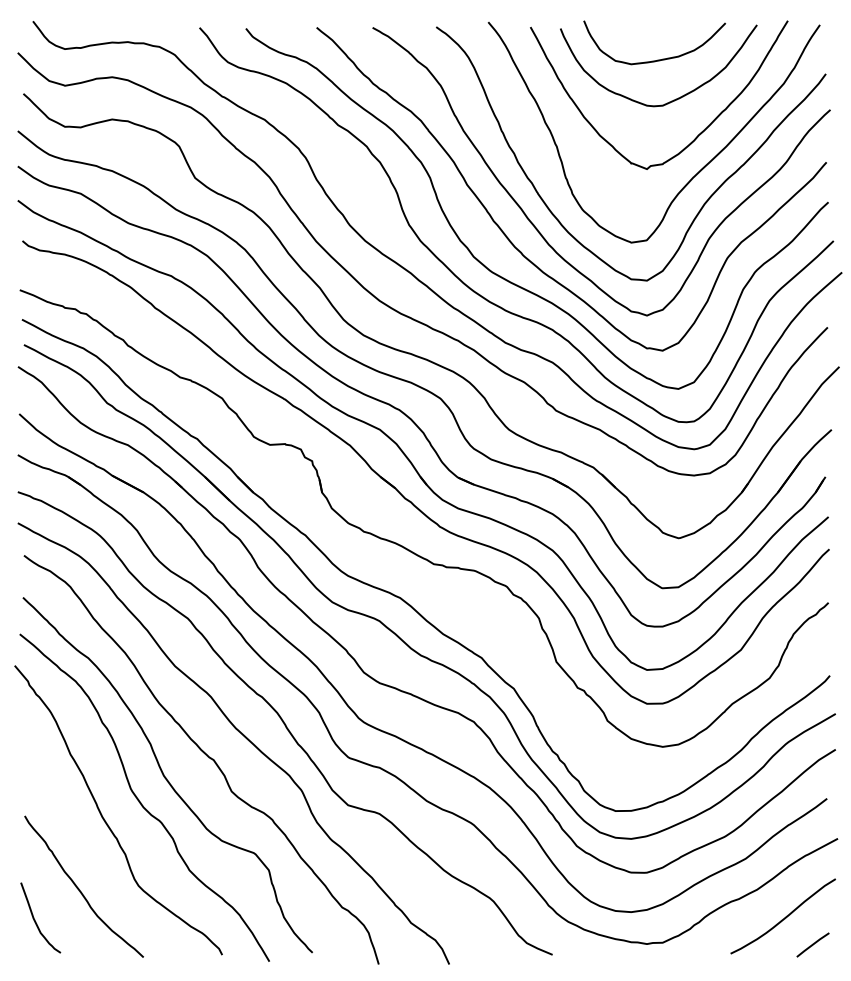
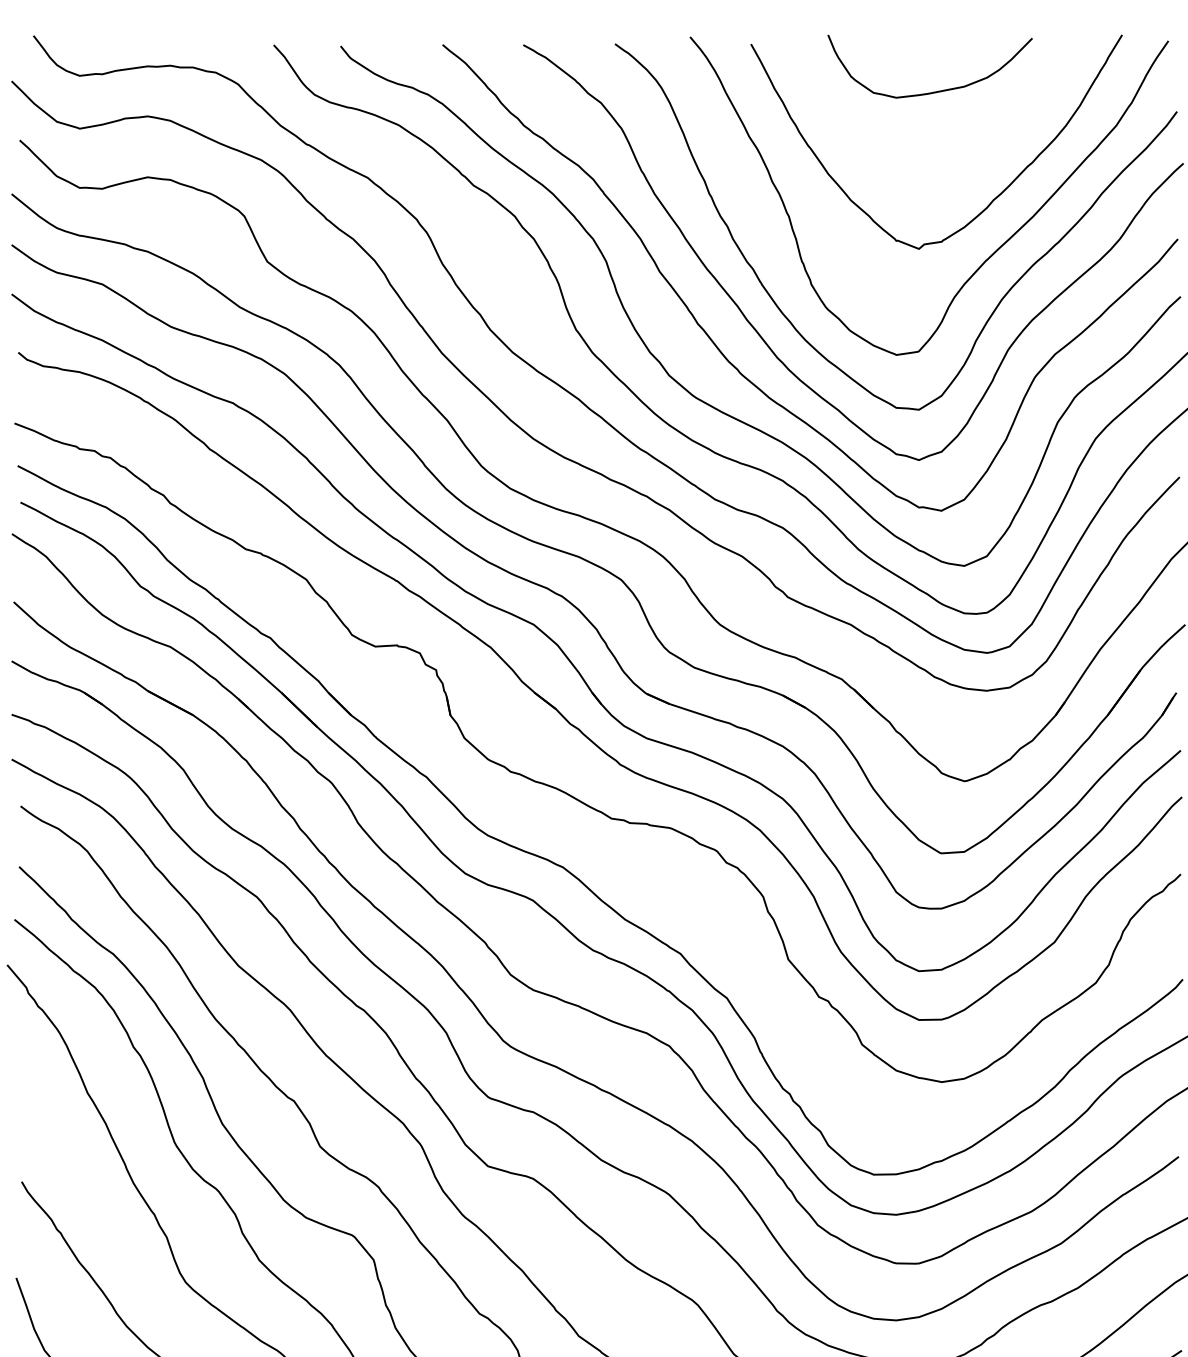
curve: (673, 99) -> (957, 148), removed

